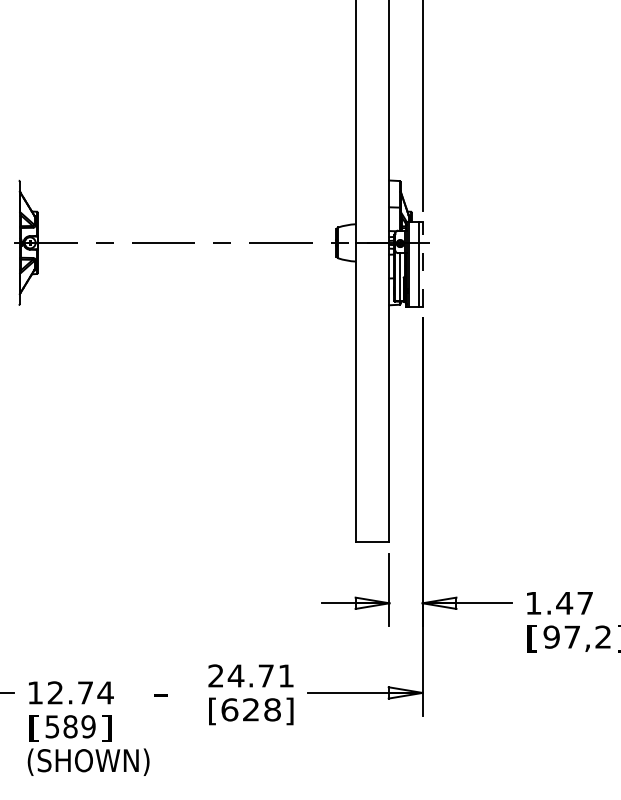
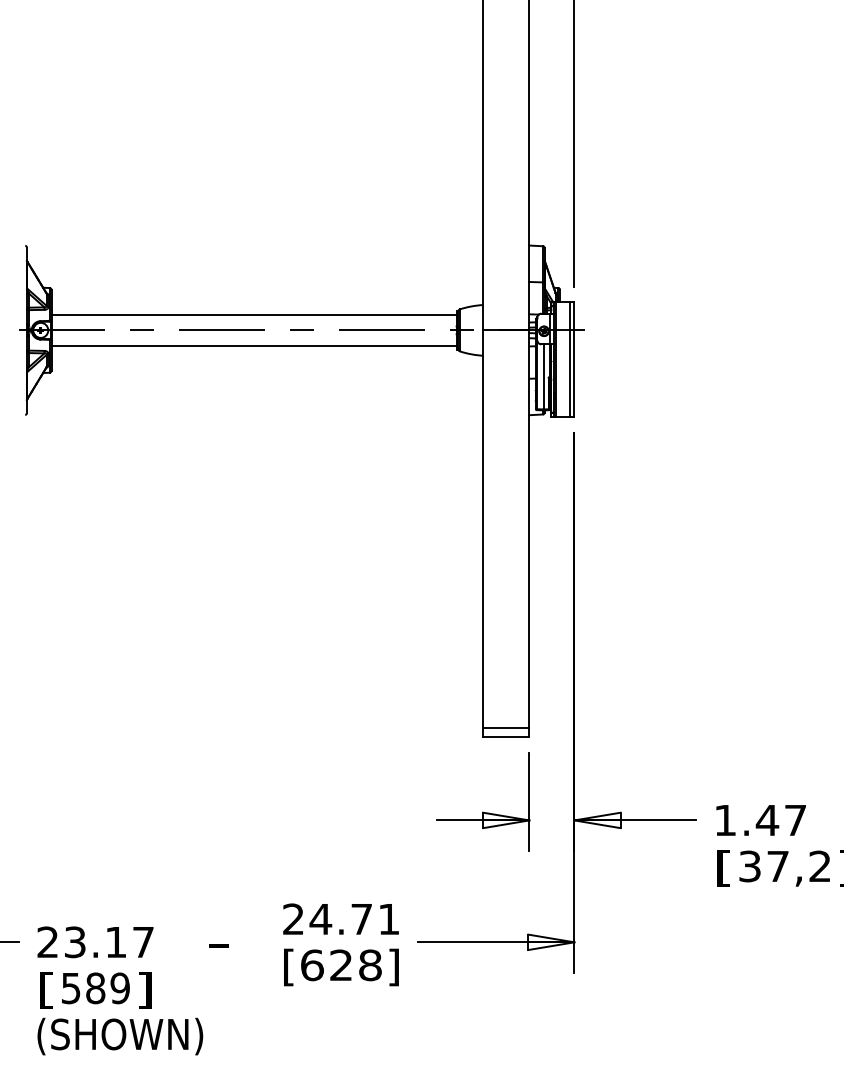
line: (186, 231) -> (253, 315), added
line: (186, 254) -> (253, 345), added
line: (422, 264) -> (574, 359), dashed -> solid
line: (372, 535) -> (506, 728), added
text: (551, 637) -> (749, 866), 97,2 -> 37,2
text: (70, 693) -> (95, 942), 12.74 -> 23.17

